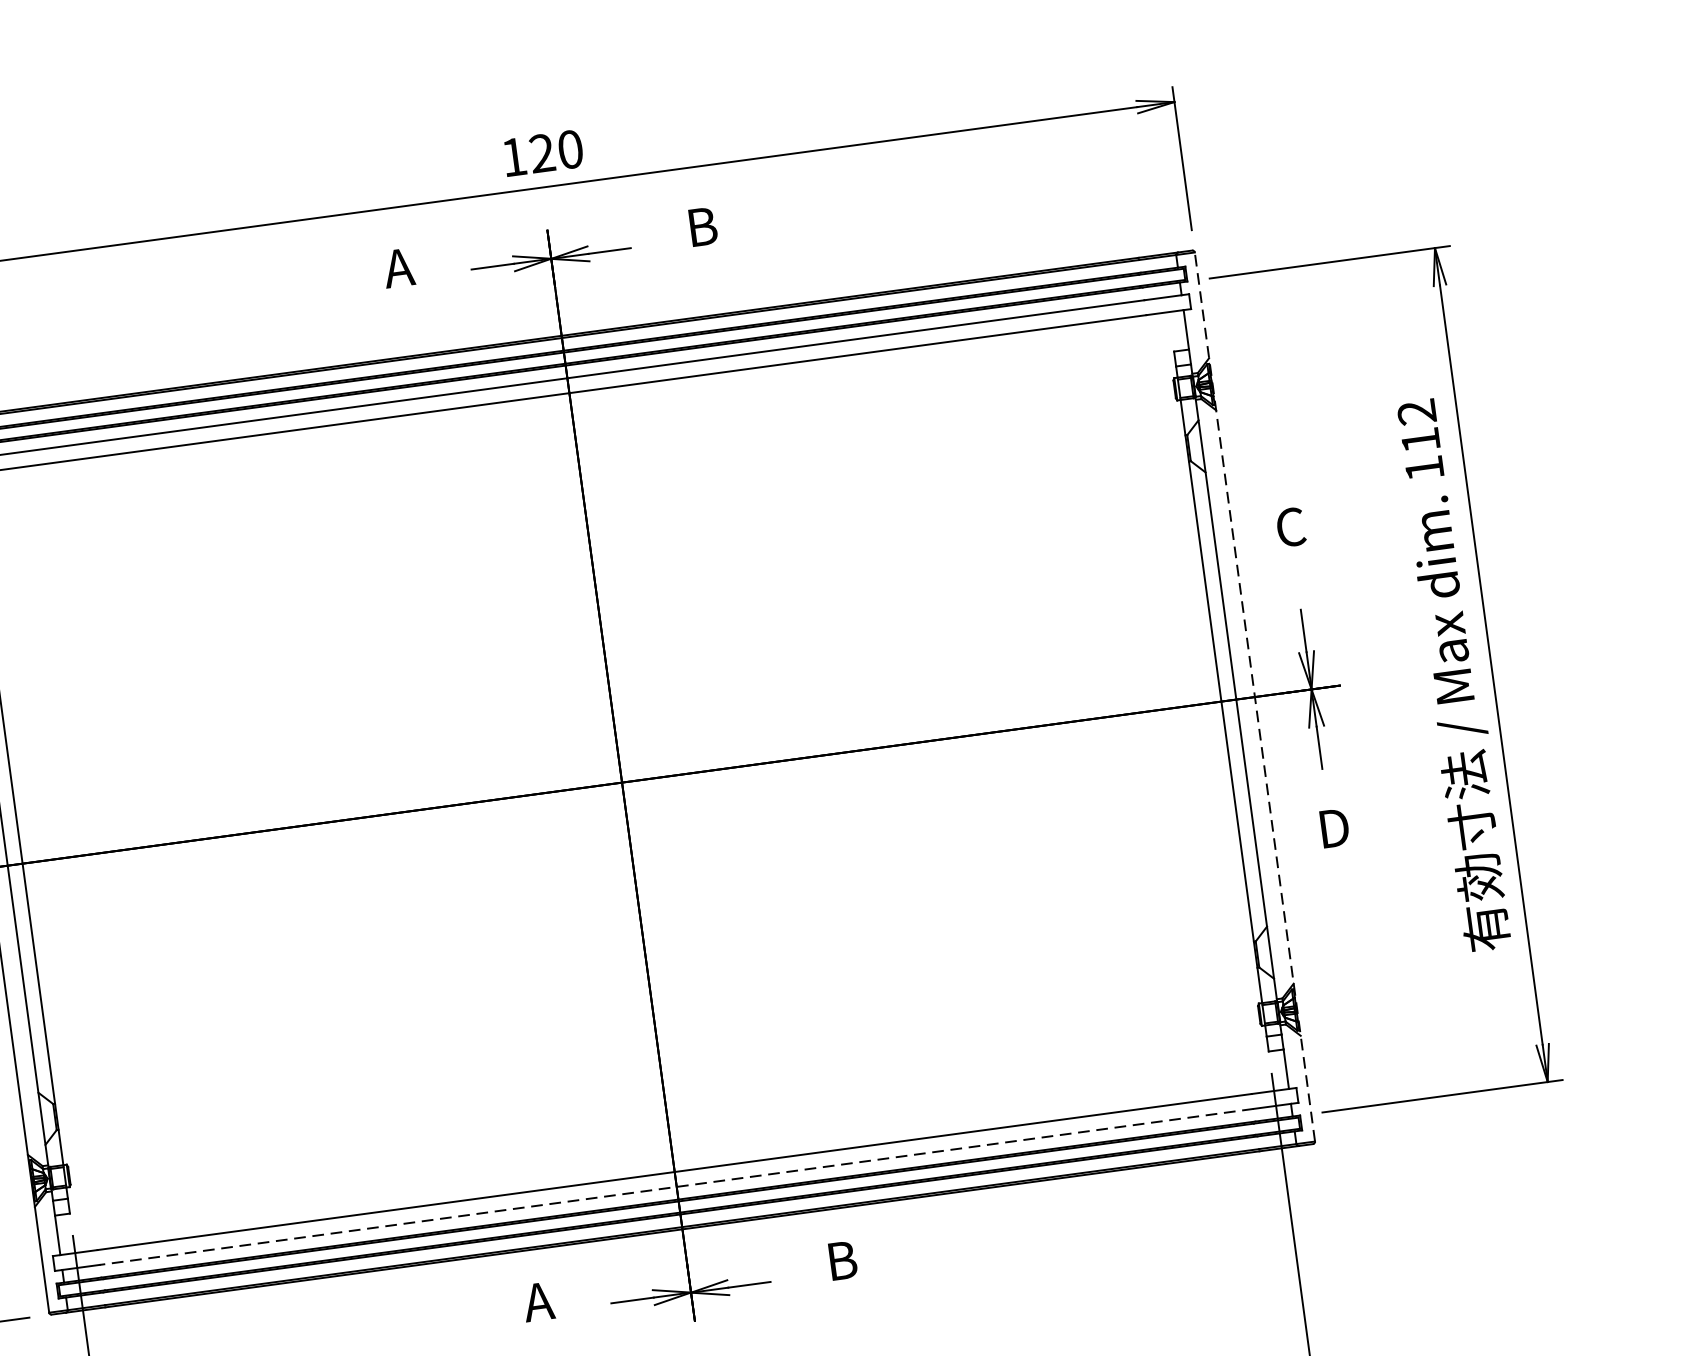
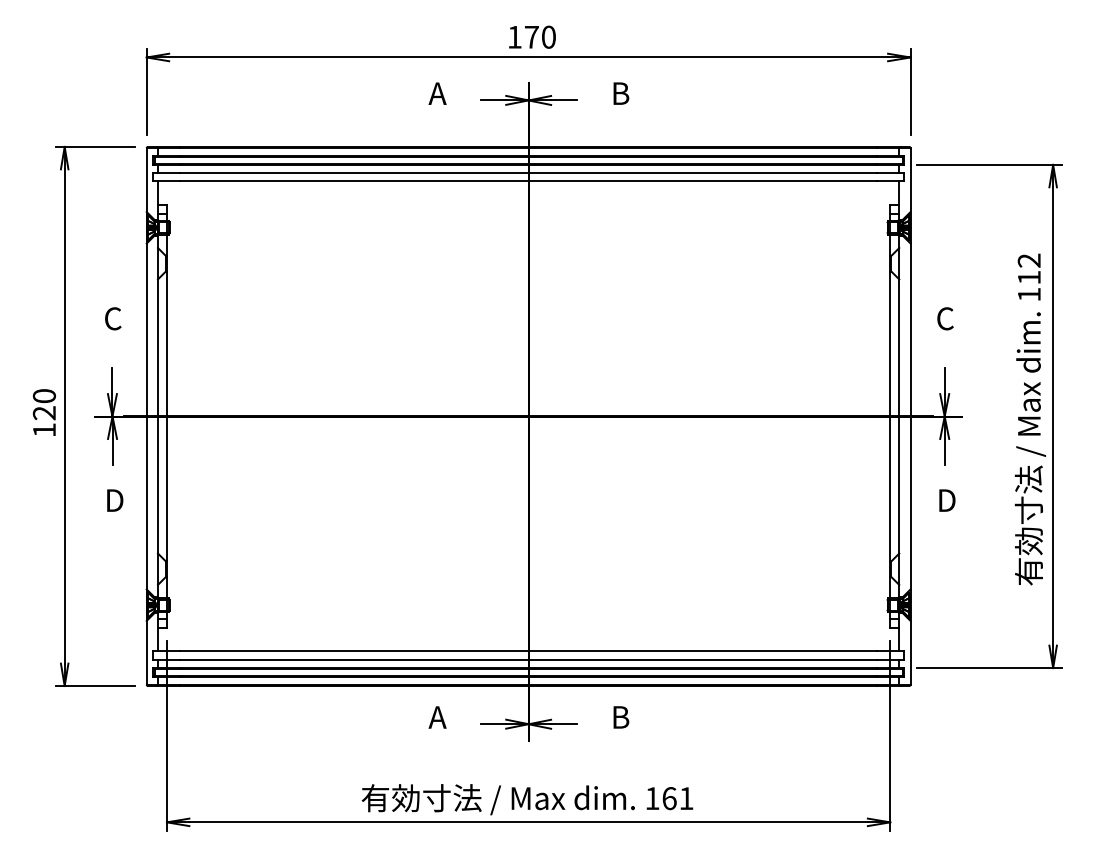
text: (541, 152) -> (531, 36), 120 -> 170
line: (1254, 695) -> (910, 415), dashed -> solid
line: (676, 1187) -> (528, 660), dashed -> solid

